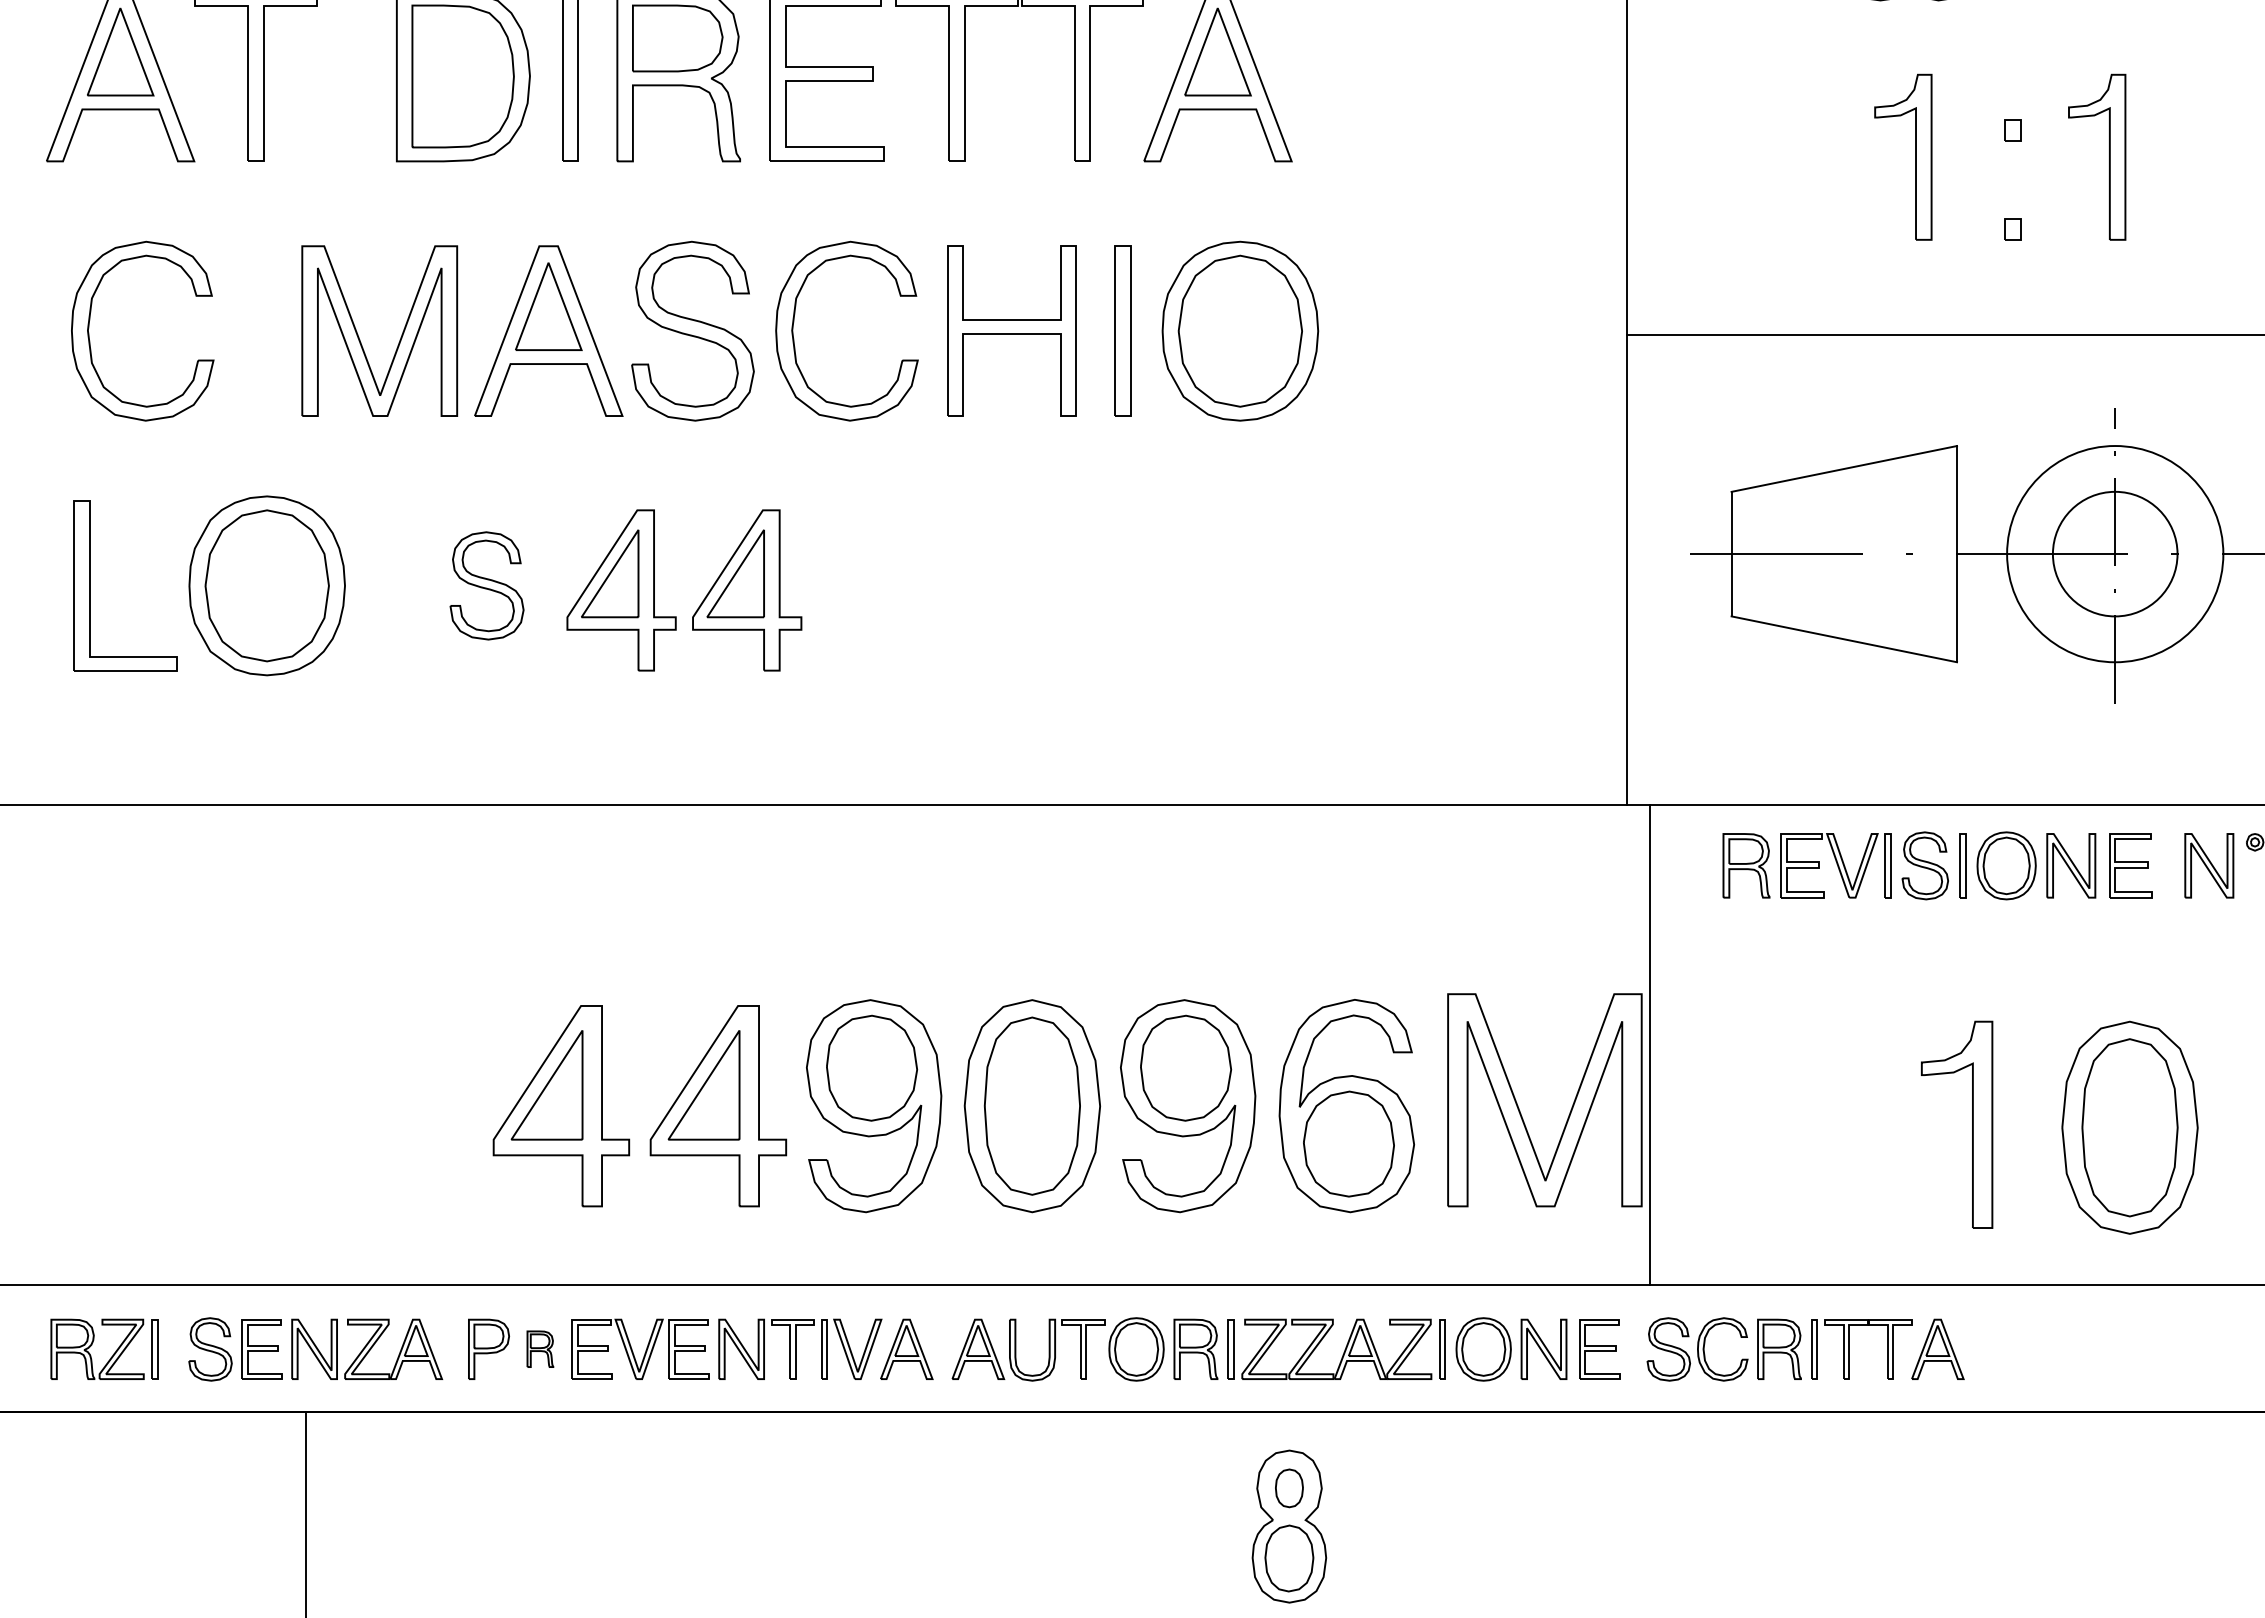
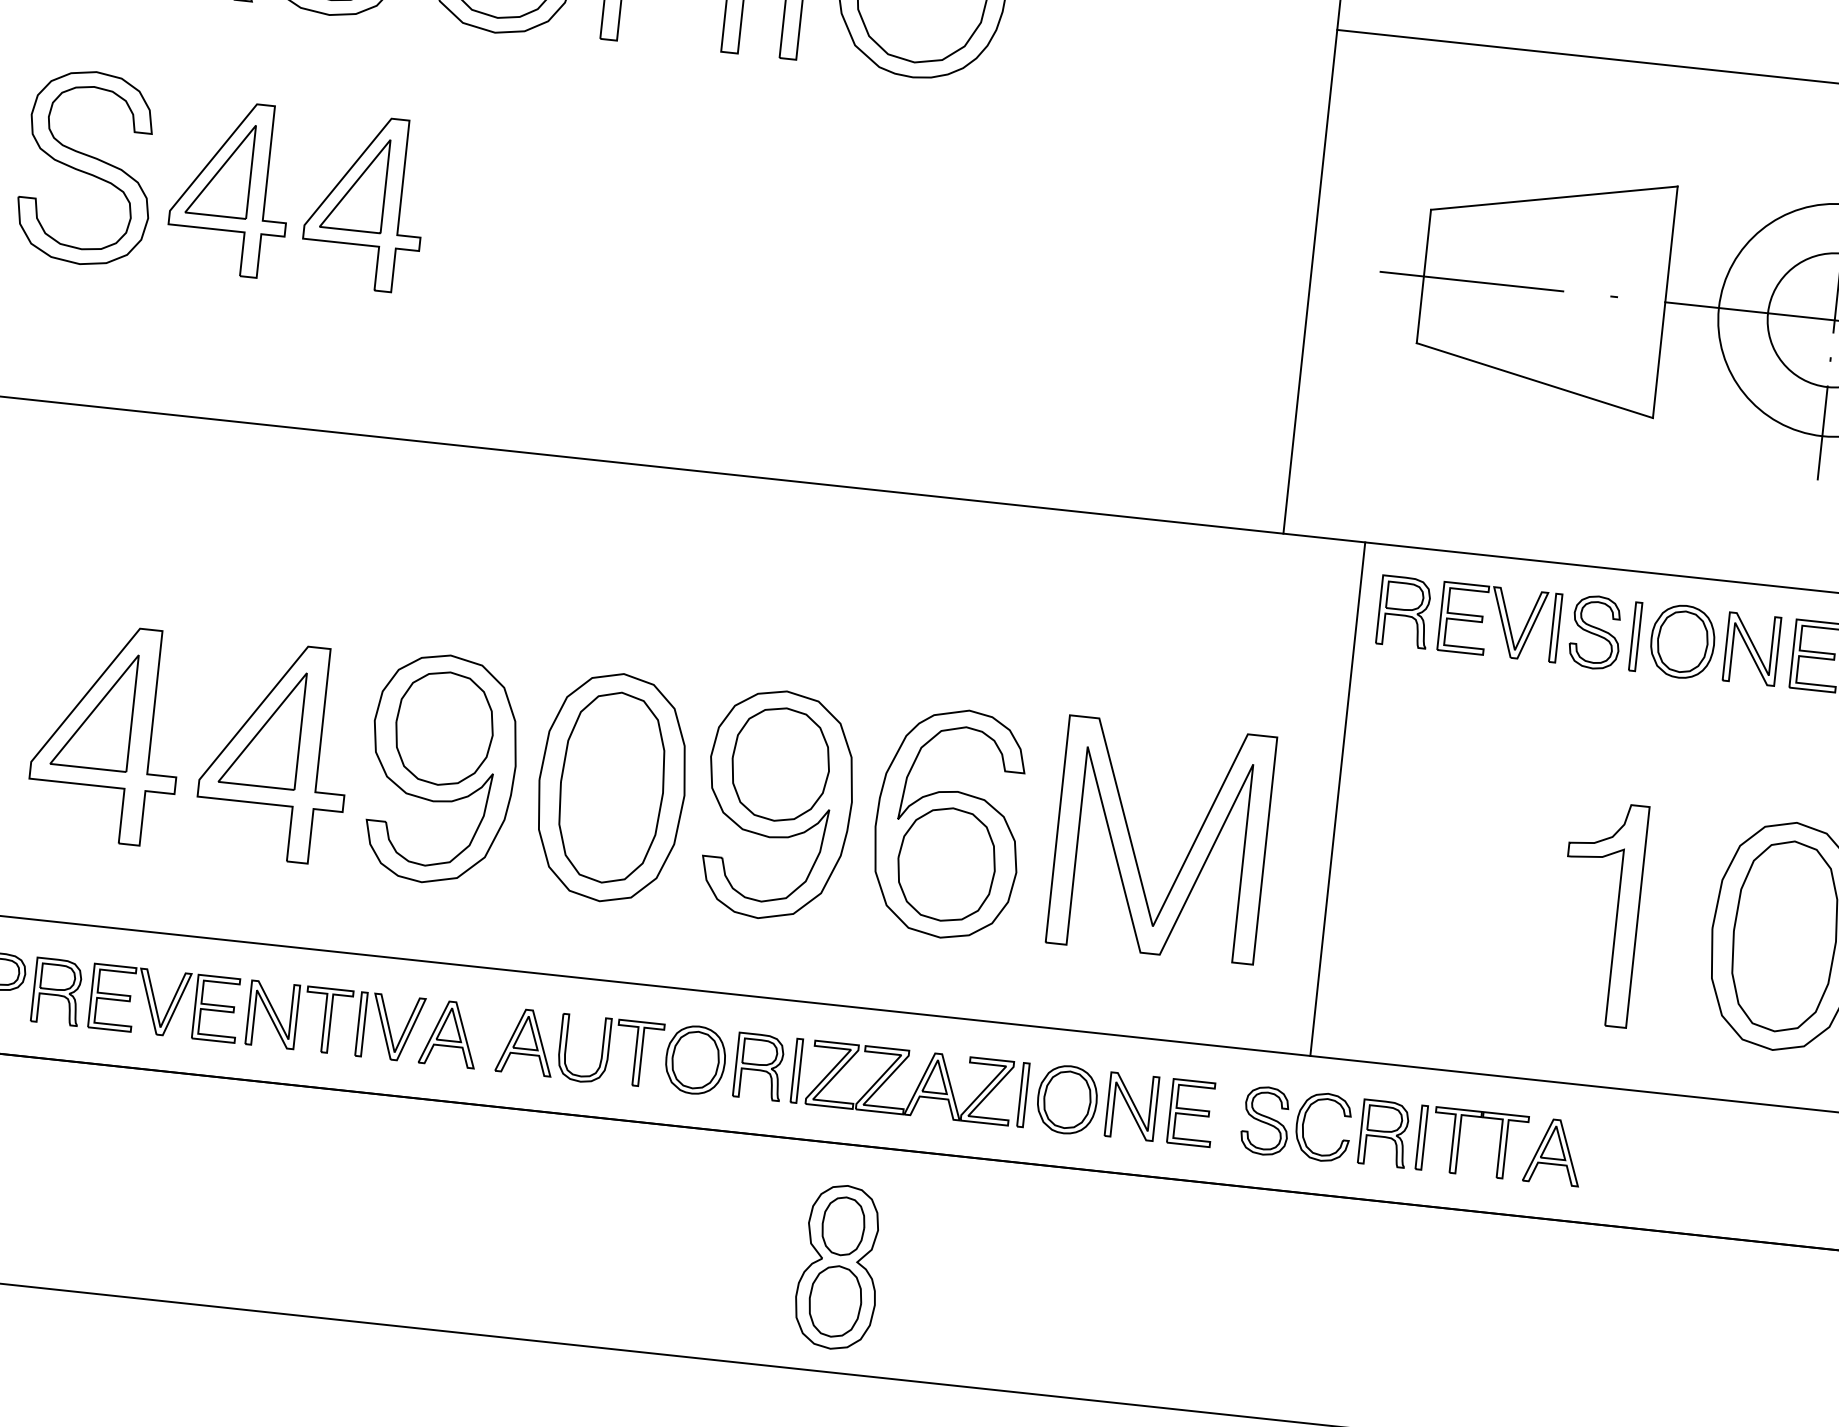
part: (486, 585) -> (86, 167), size x1.67
line: (1649, 1044) -> (1337, 798), moved
part: (540, 1348) -> (57, 990), size x1.67
part: (1289, 1488) -> (843, 1226), size x1.43

